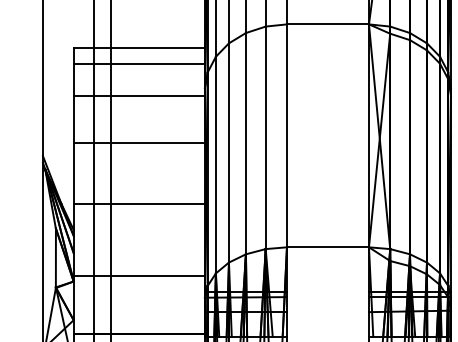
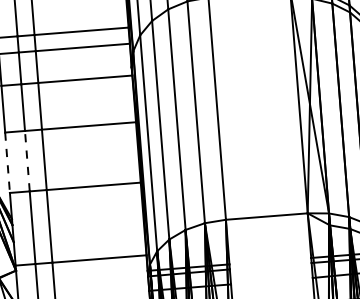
line: (93, 172) -> (27, 160), solid -> dashed
line: (73, 173) -> (7, 162), solid -> dashed

